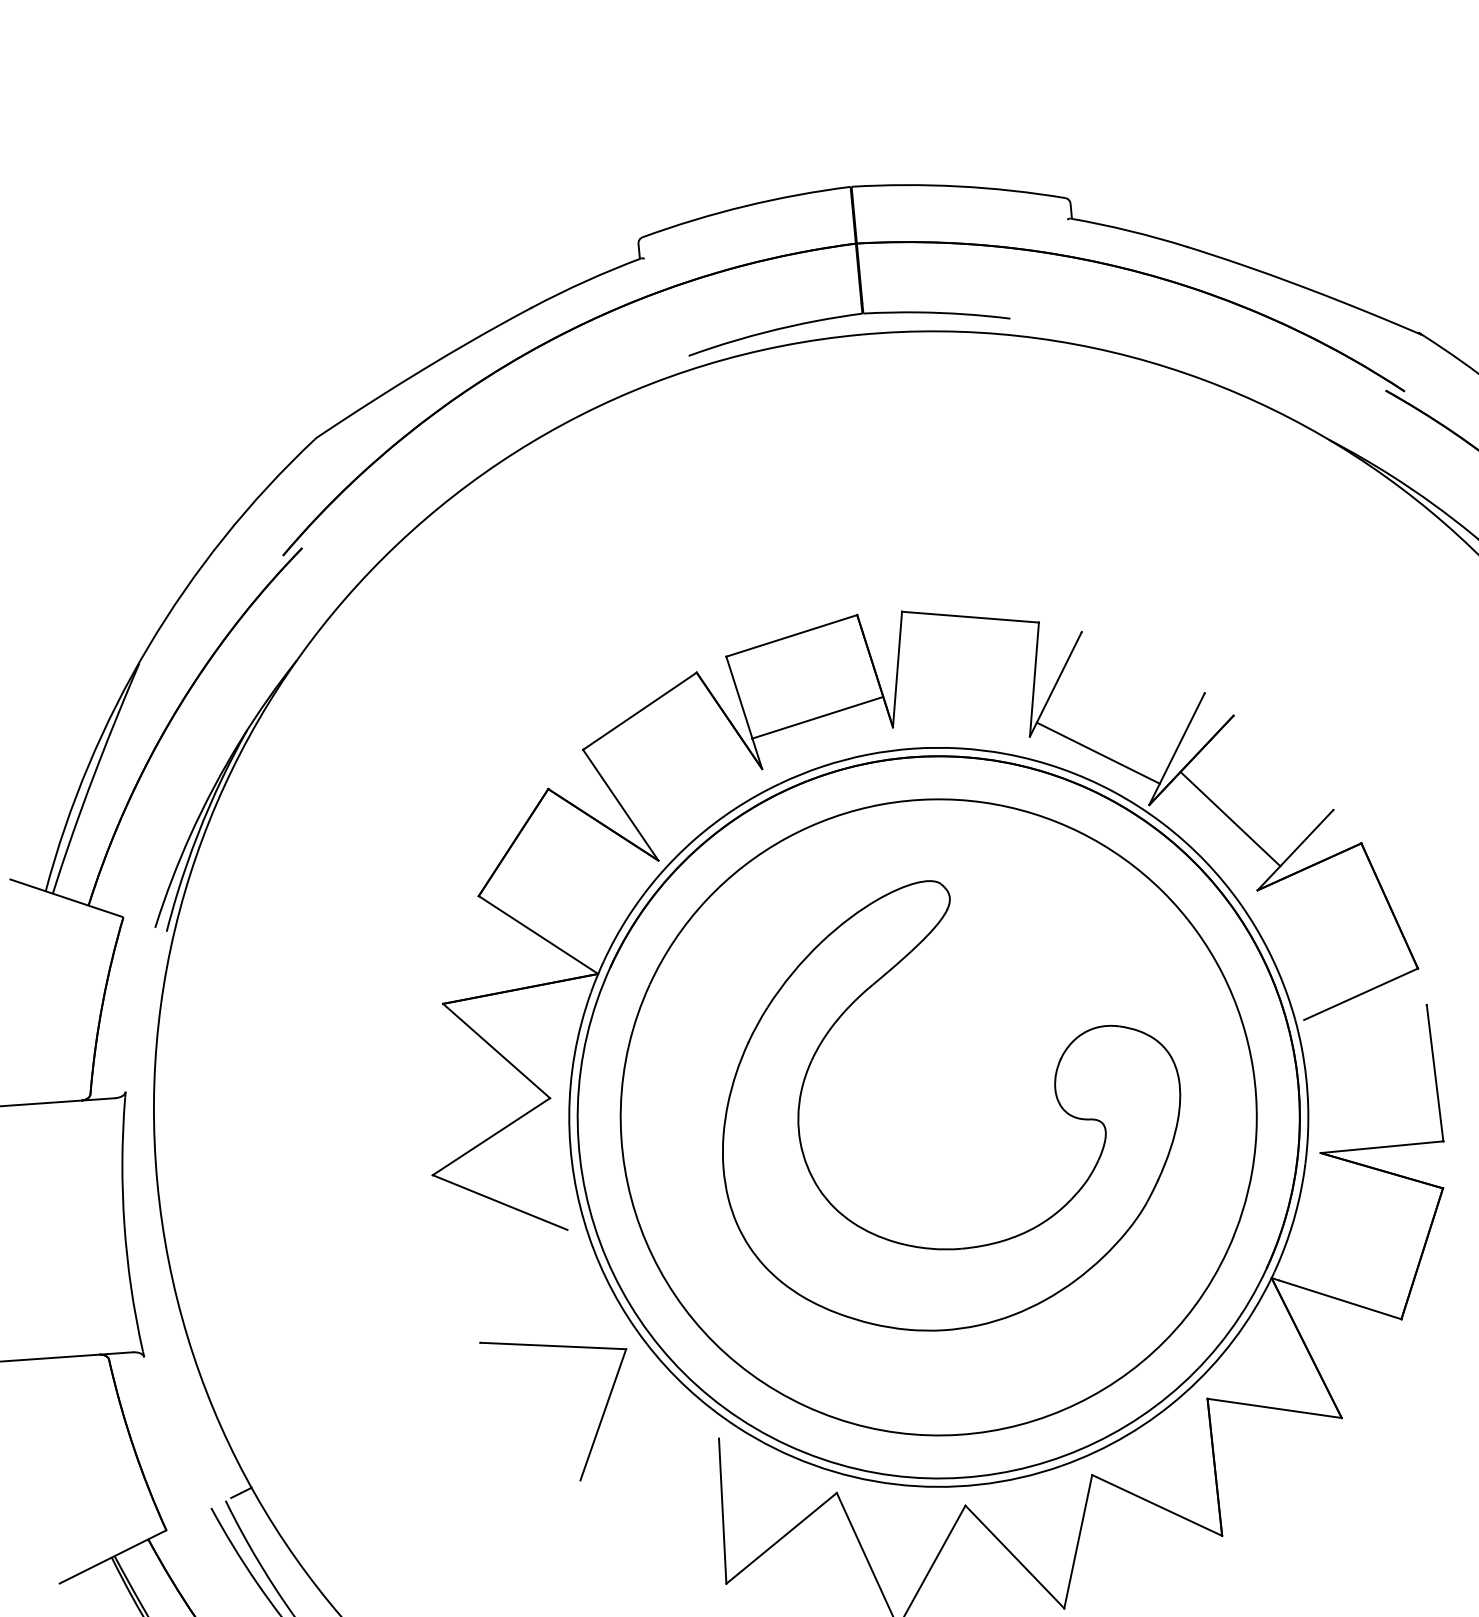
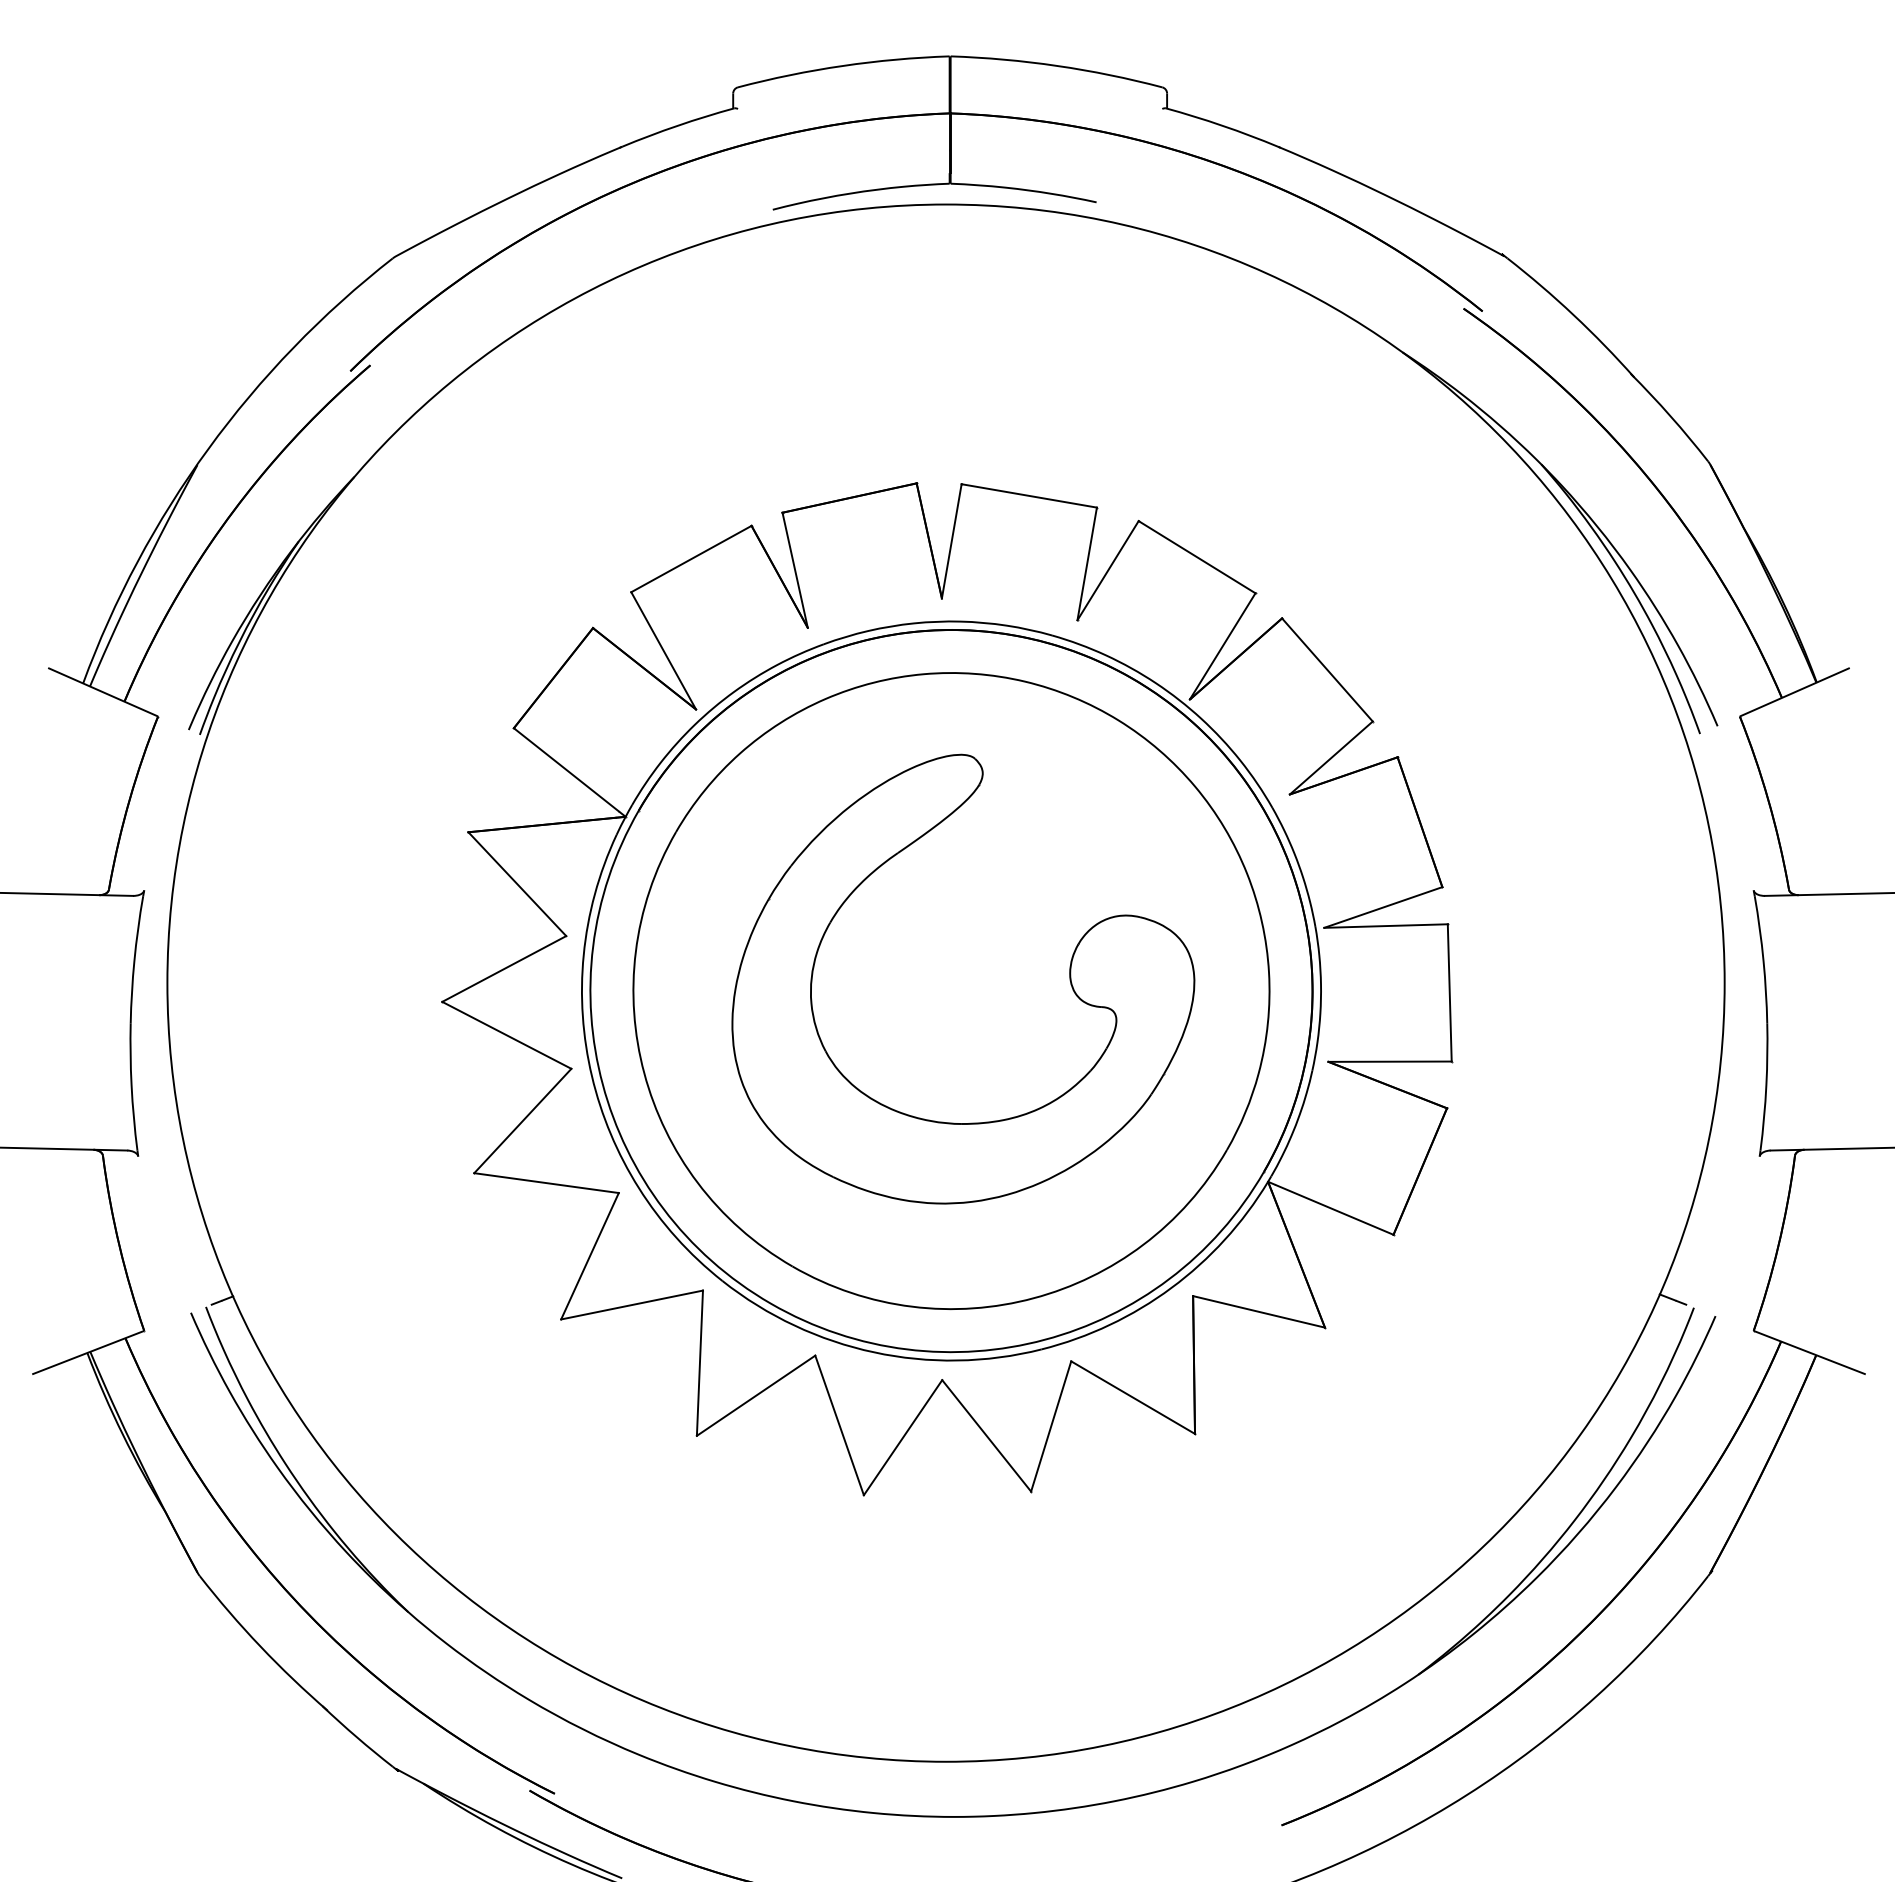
line: (817, 717) -> (849, 497), moved
line: (1097, 753) -> (1196, 557), moved
line: (1230, 818) -> (1327, 669), moved
line: (1364, 1012) -> (1385, 925), added
line: (523, 1285) -> (522, 1120), added
line: (649, 1459) -> (631, 1304), added

